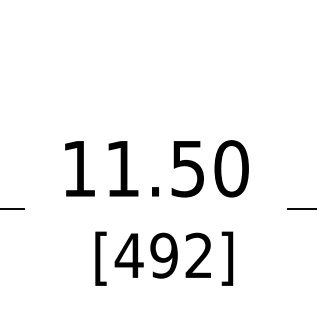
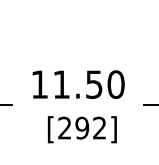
text: (128, 254) -> (64, 127), [492] -> [292]

